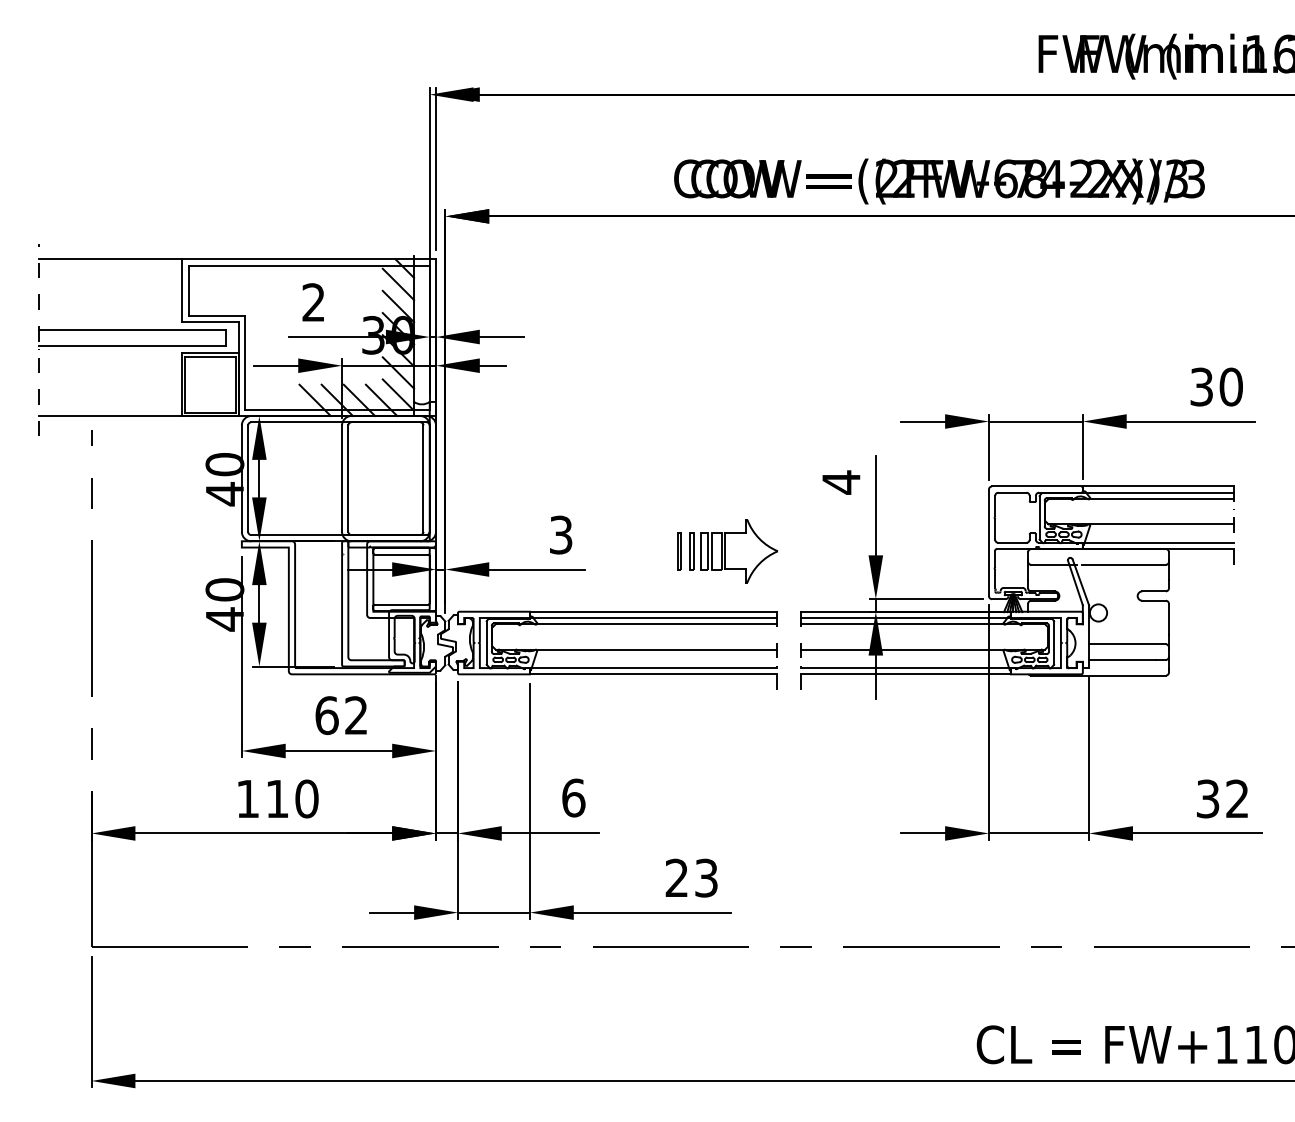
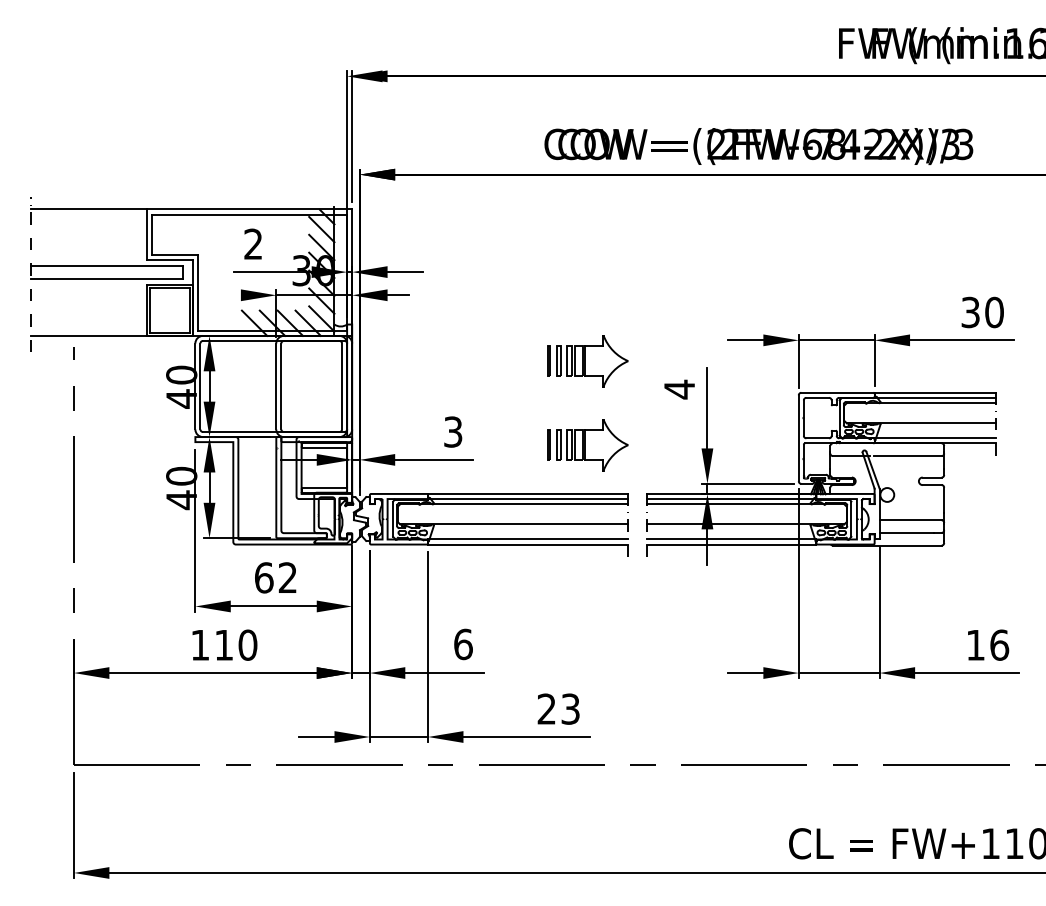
line: (275, 365) -> (222, 295), removed
part: (727, 447) -> (587, 361), added
text: (1222, 798) -> (987, 644), 32 -> 16

